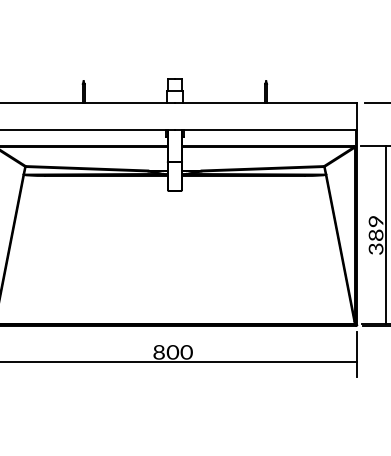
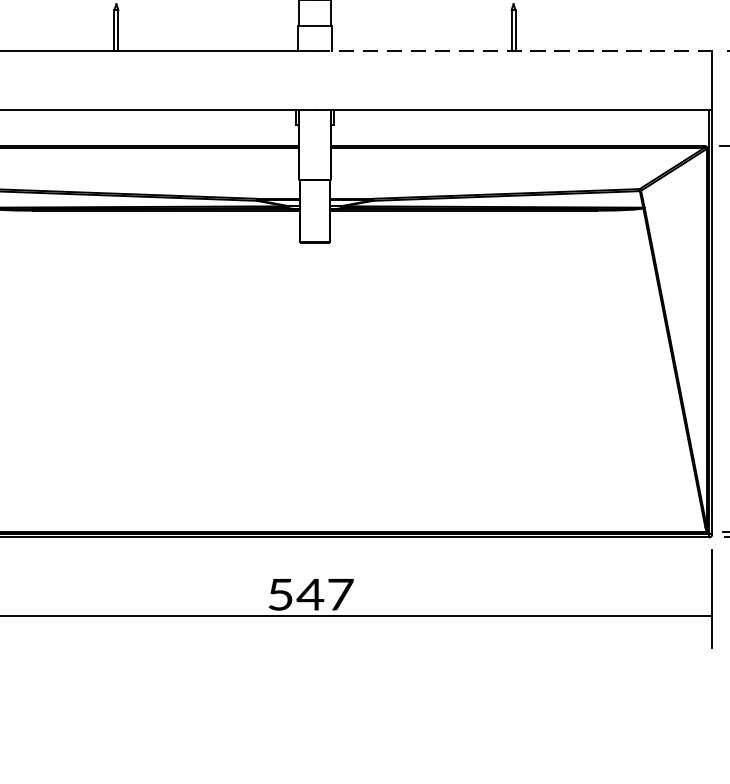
line: (266, 102) -> (514, 50), solid -> dashed
text: (172, 352) -> (309, 594), 800 -> 547

